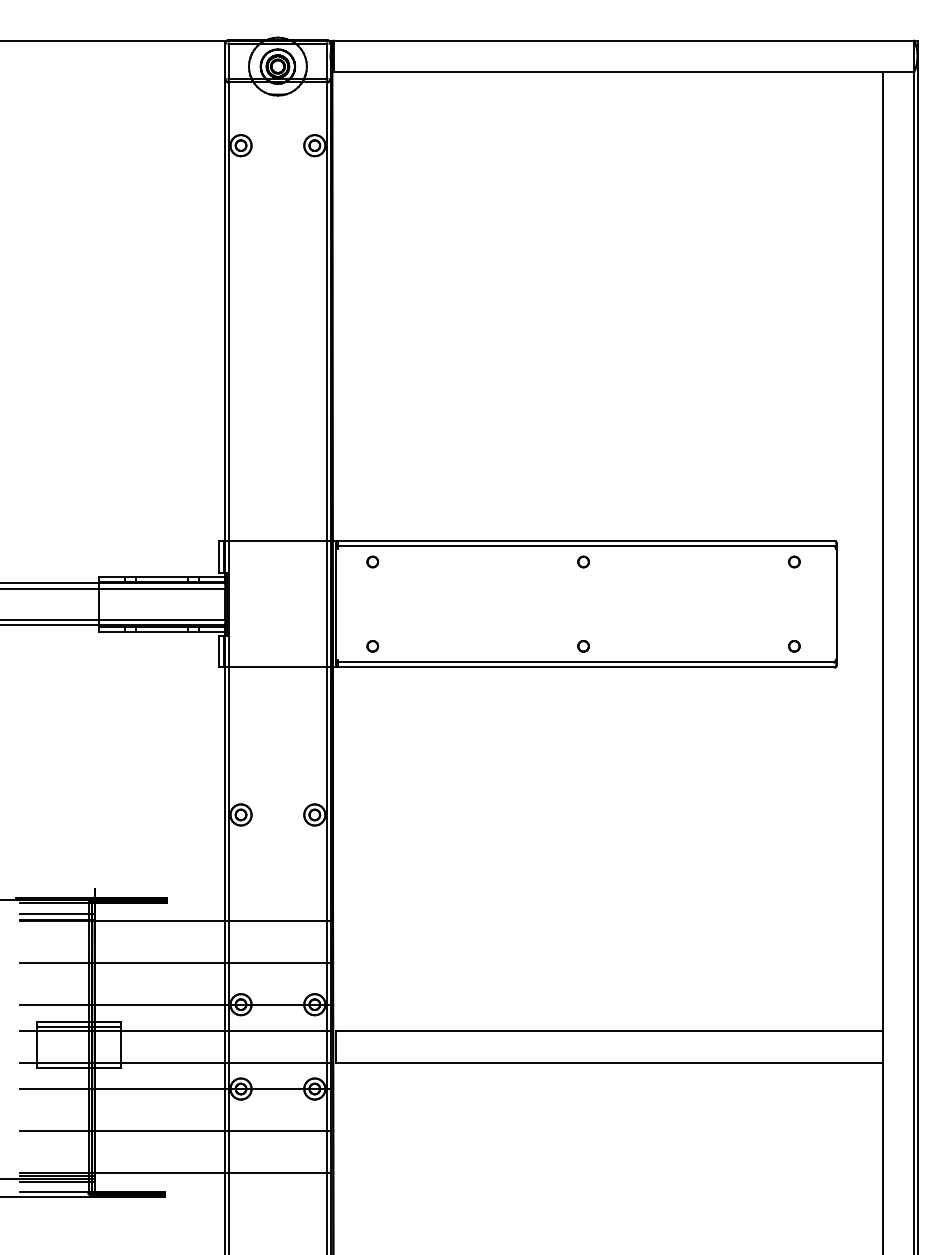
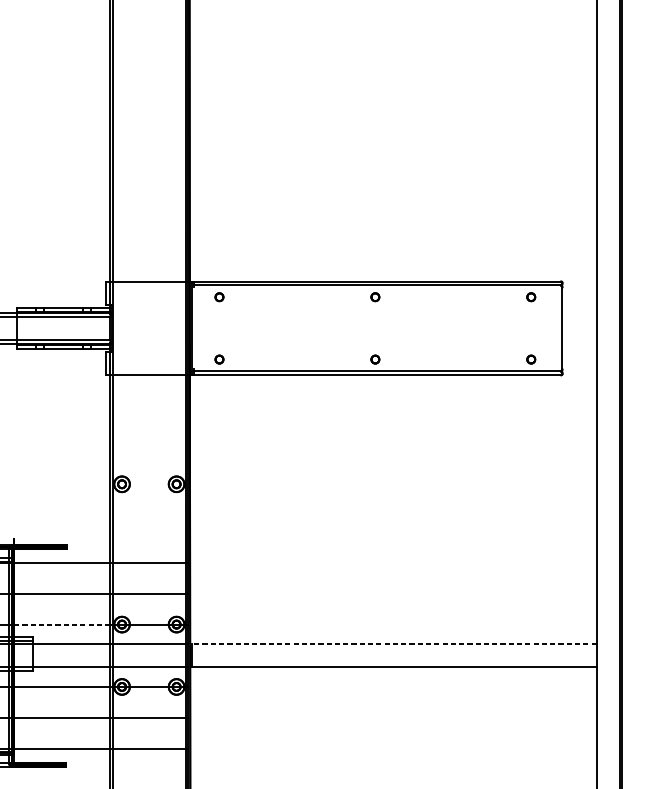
line: (160, 1004) -> (62, 624), solid -> dashed
line: (608, 1031) -> (393, 644), solid -> dashed

